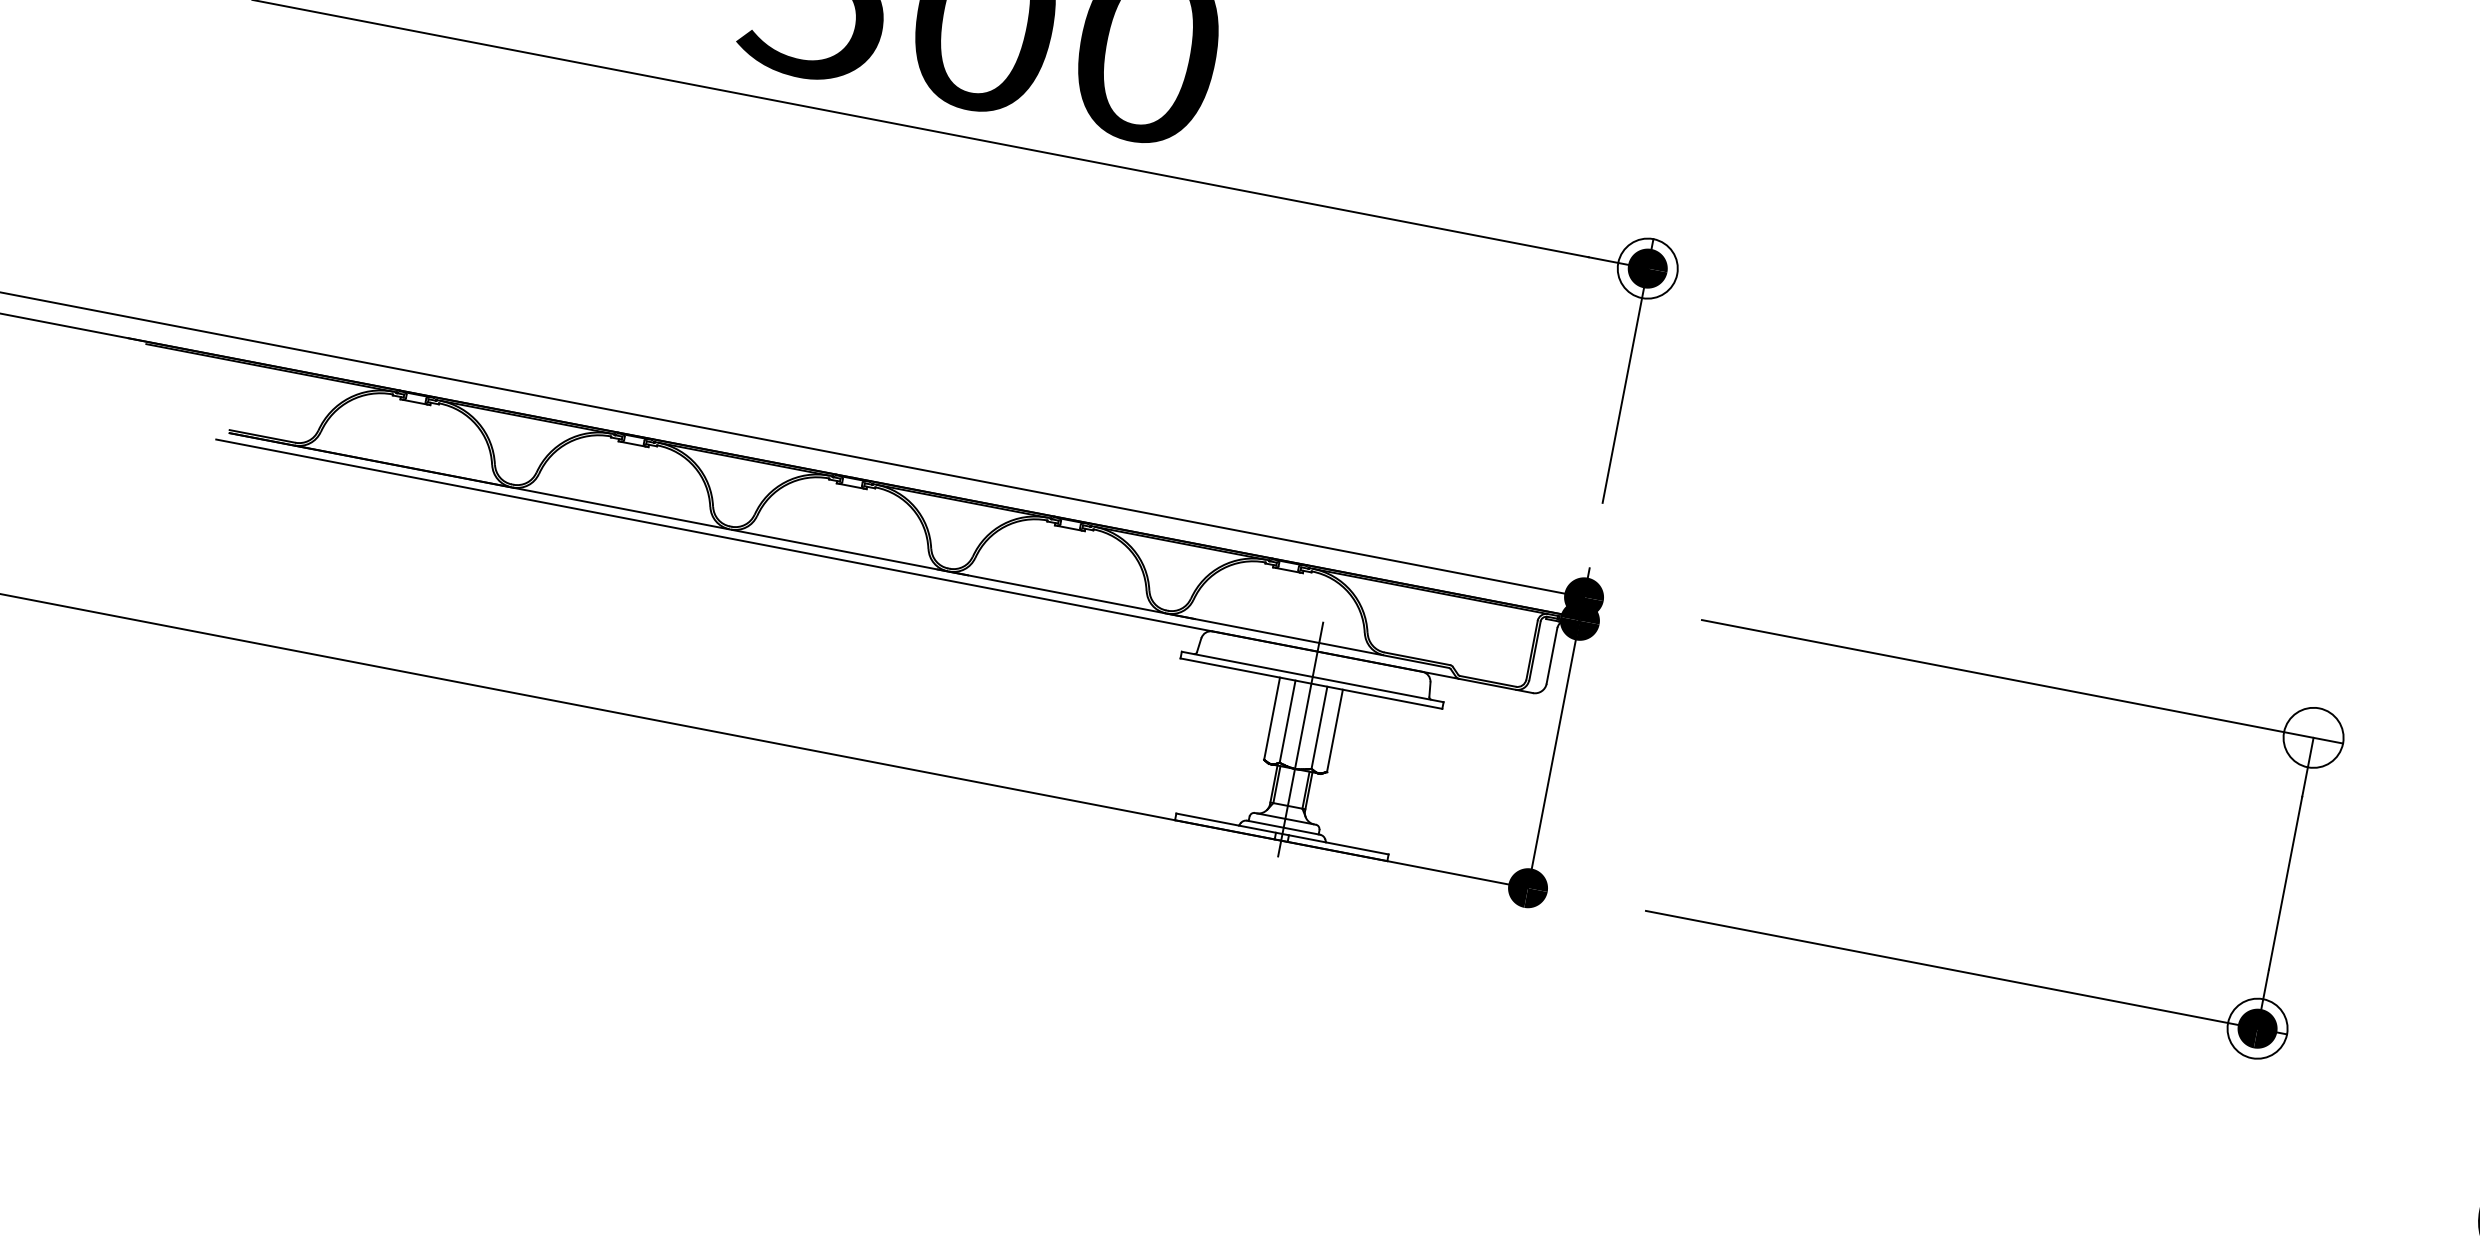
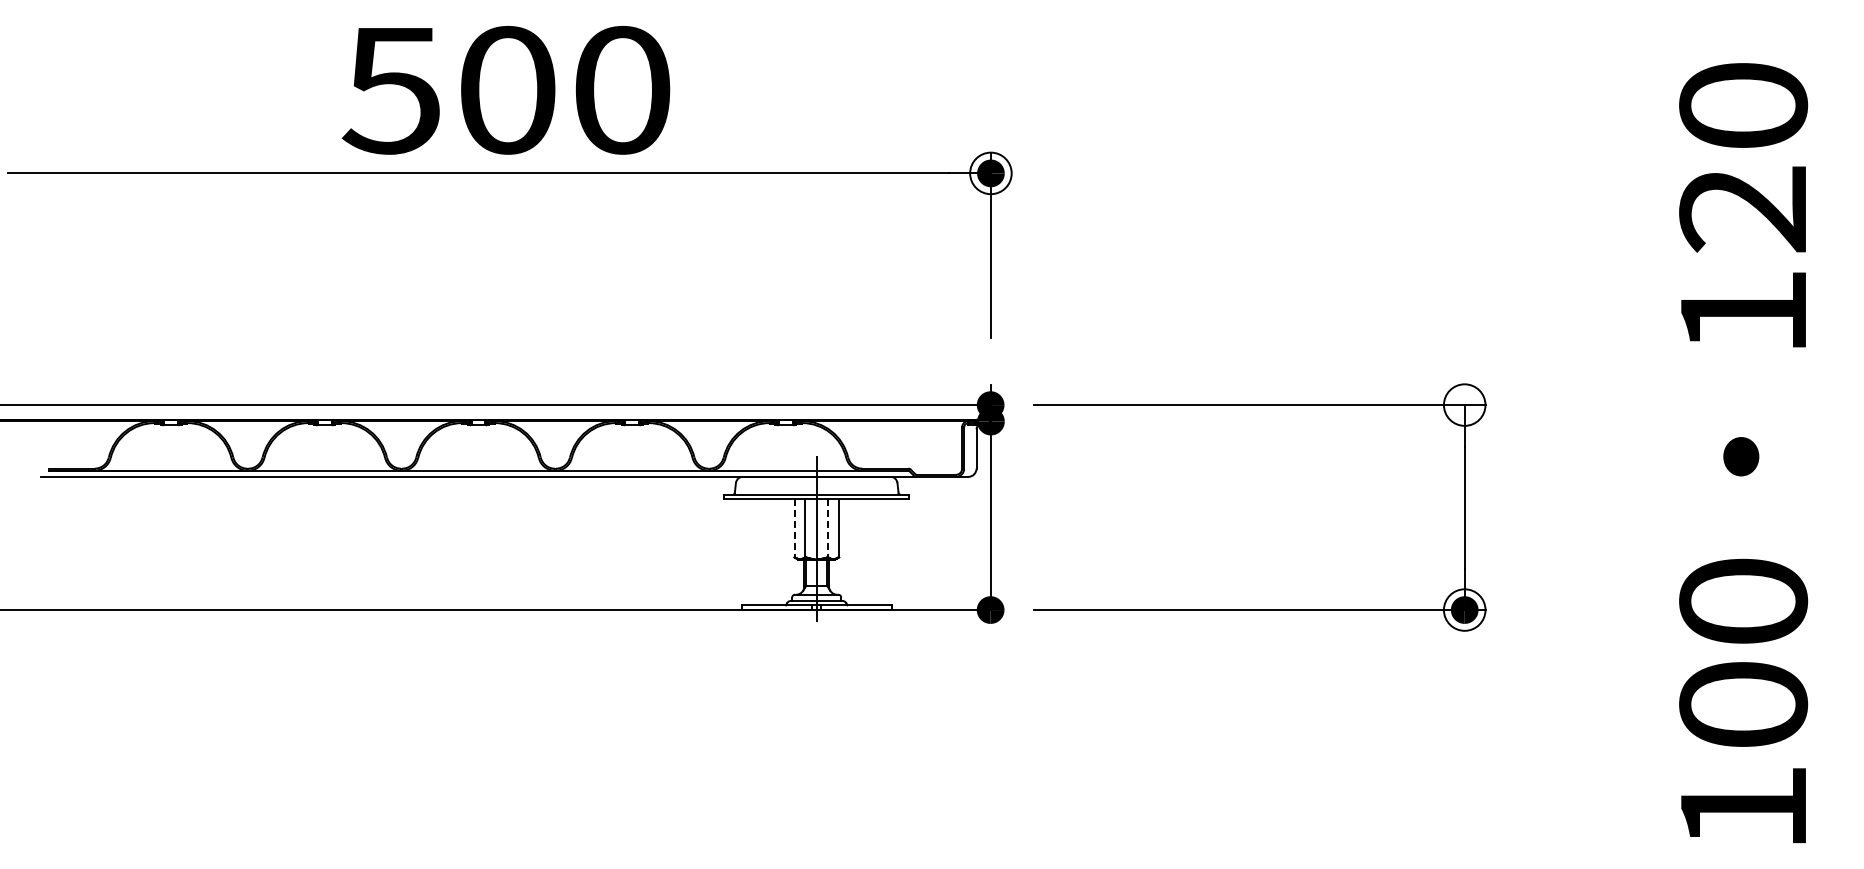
part: (2022, 682) -> (1259, 405), moved
line: (1271, 718) -> (794, 528), solid -> dashed
line: (1318, 727) -> (827, 528), solid -> dashed

